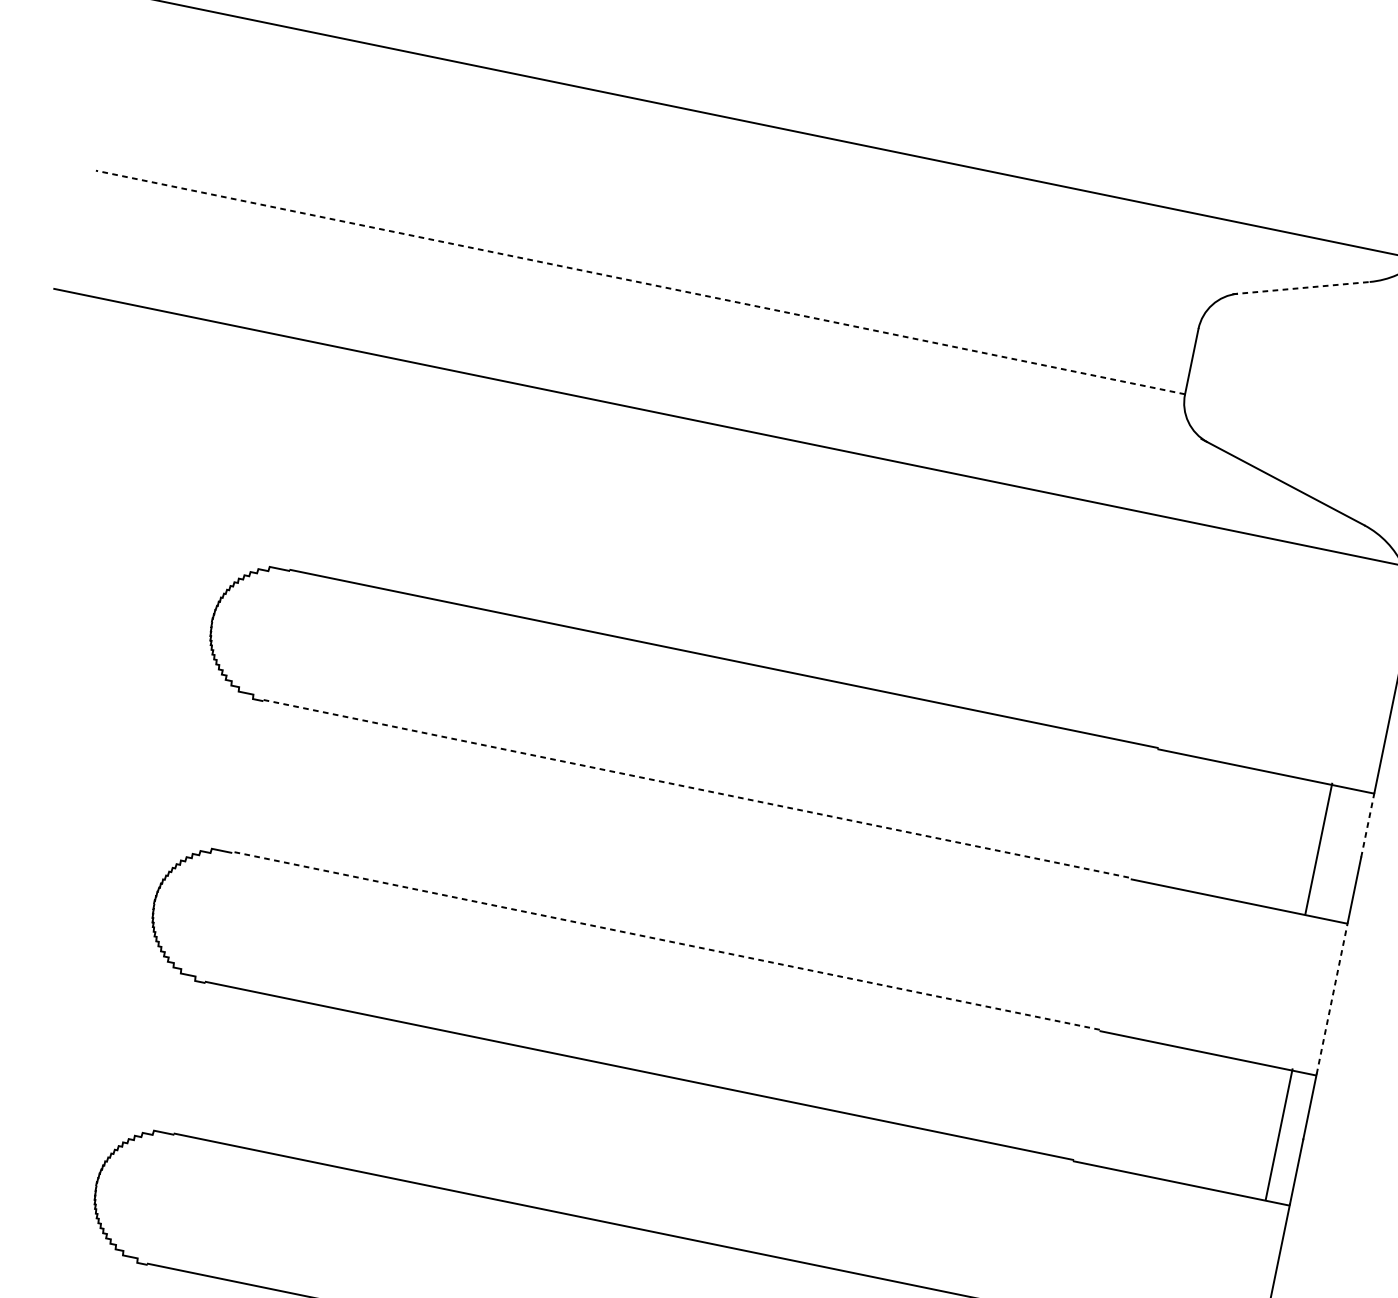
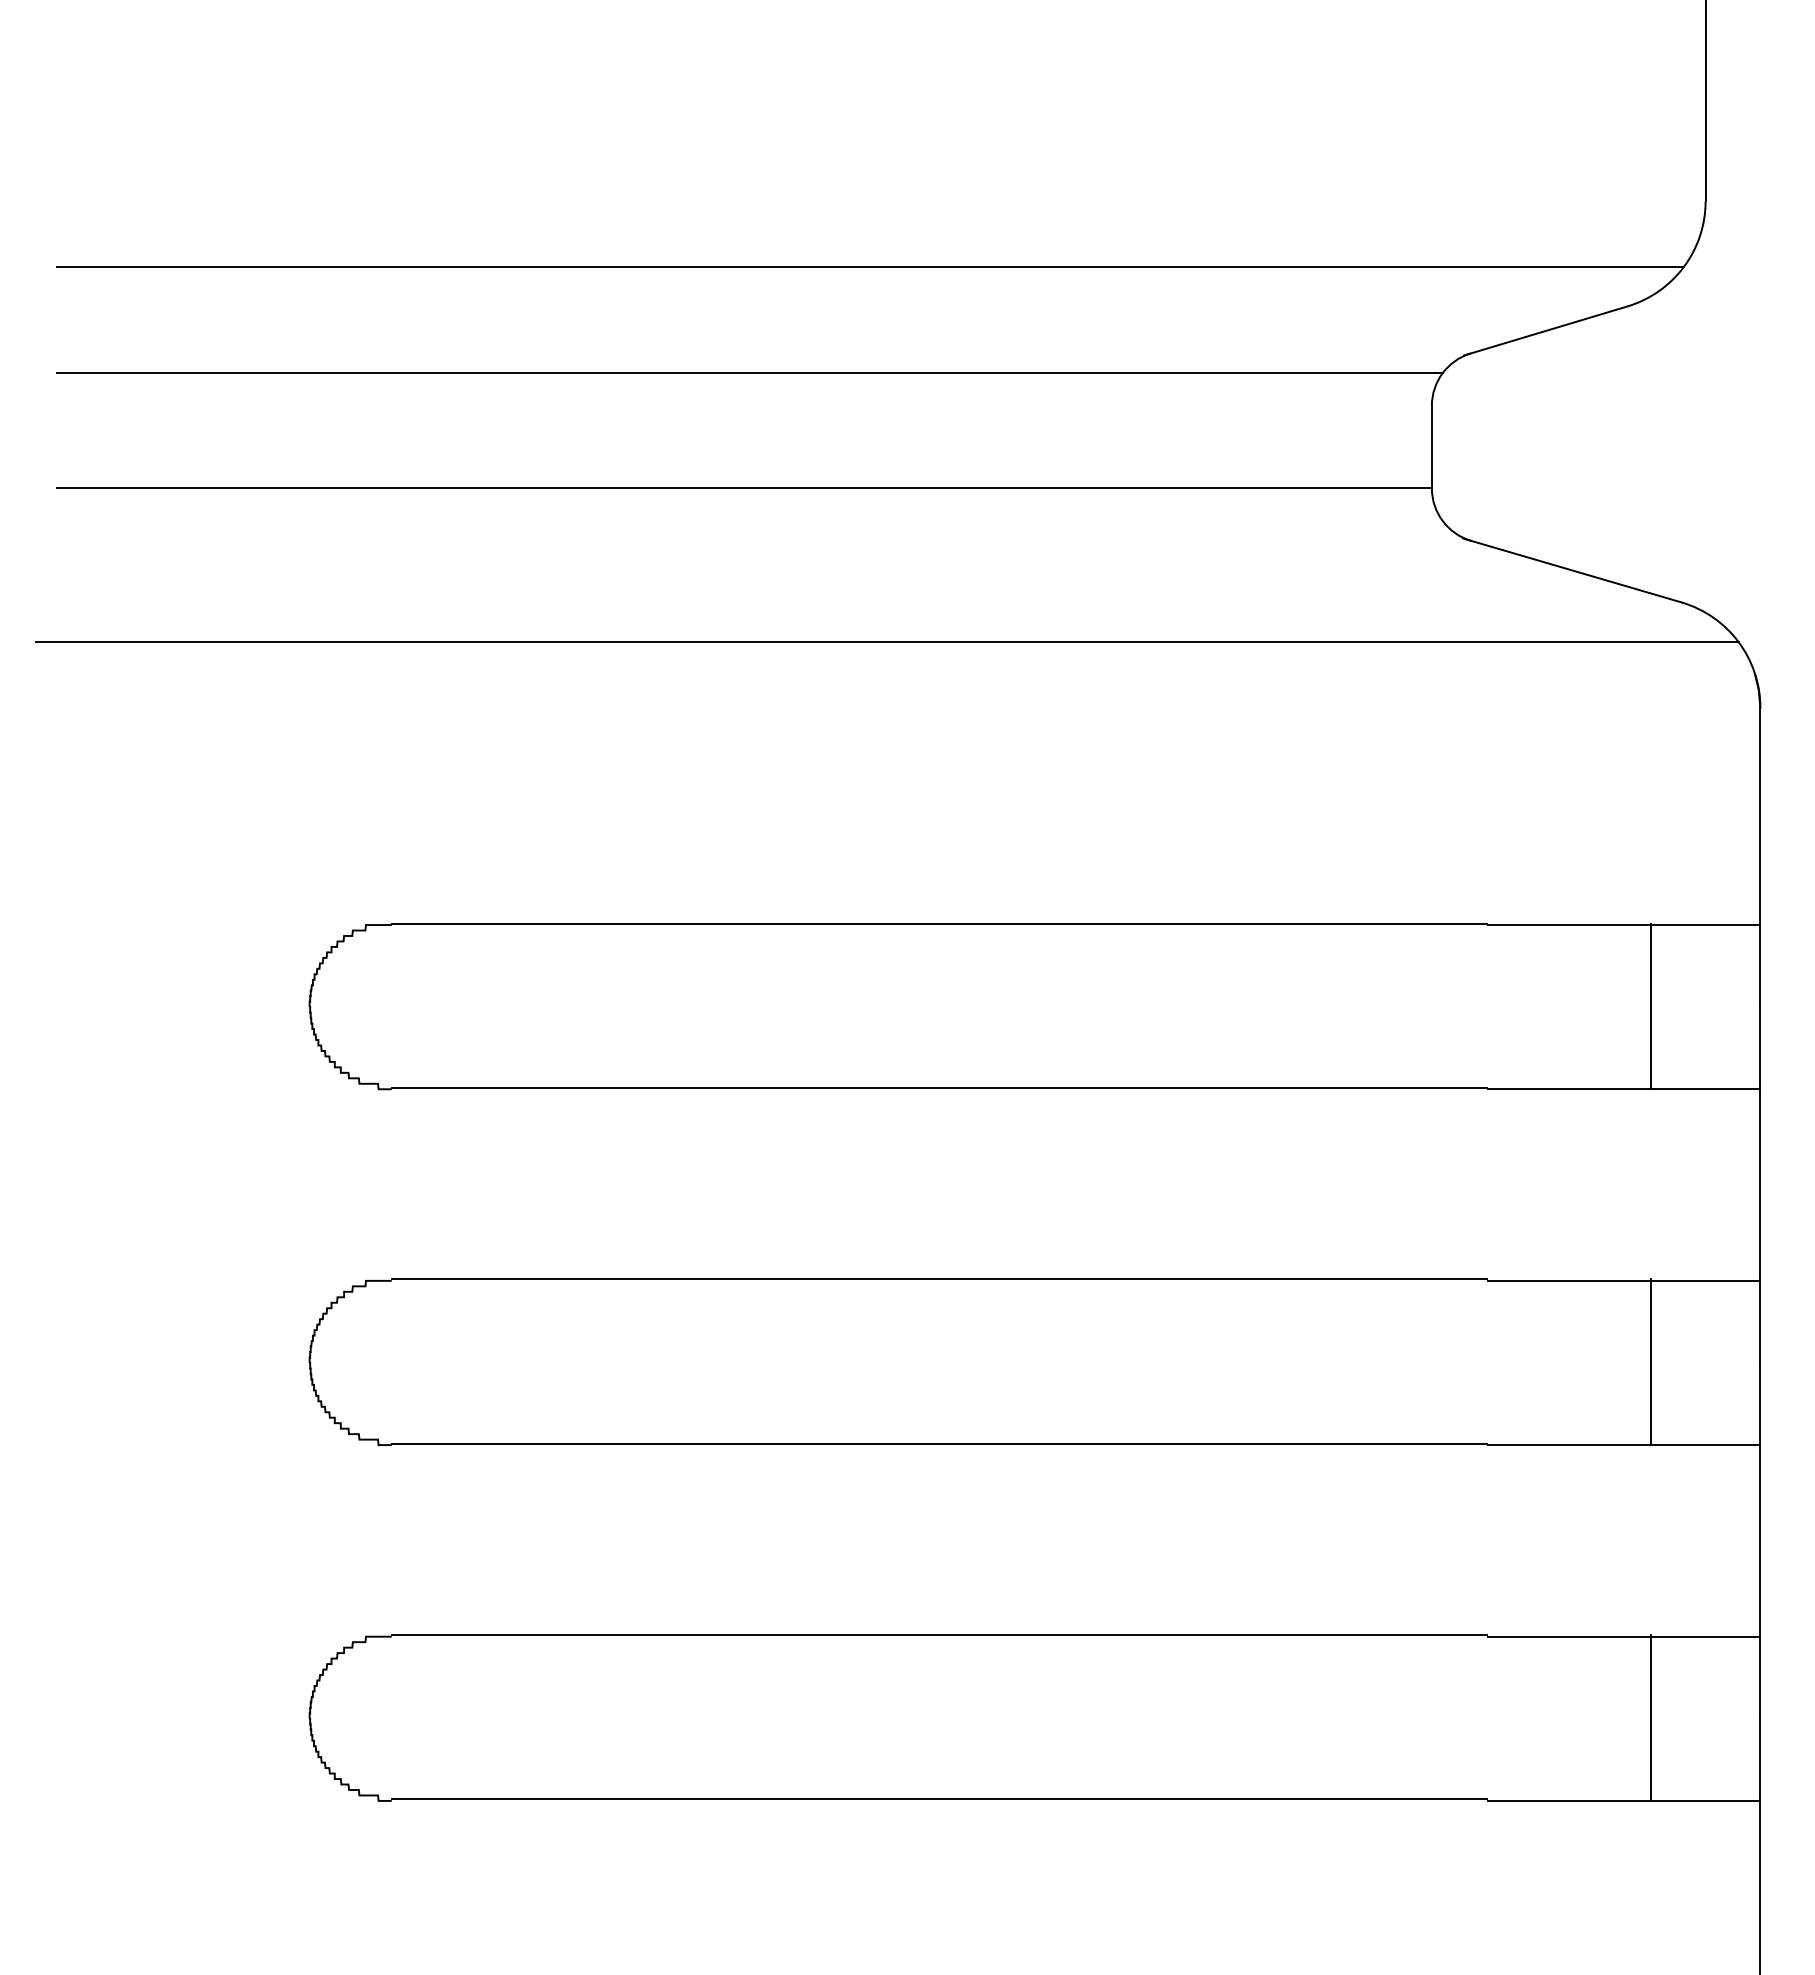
line: (663, 192) -> (749, 373), added
line: (639, 282) -> (743, 488), dashed -> solid
line: (1301, 287) -> (1546, 330), dashed -> solid
line: (697, 788) -> (939, 1087), dashed -> solid
line: (1367, 824) -> (1760, 964), dashed -> solid
line: (1318, 848) -> (1650, 1005), moved
line: (665, 940) -> (938, 1279), dashed -> solid
line: (1332, 998) -> (1760, 1183), dashed -> solid
line: (1278, 1134) -> (1650, 1361), moved

